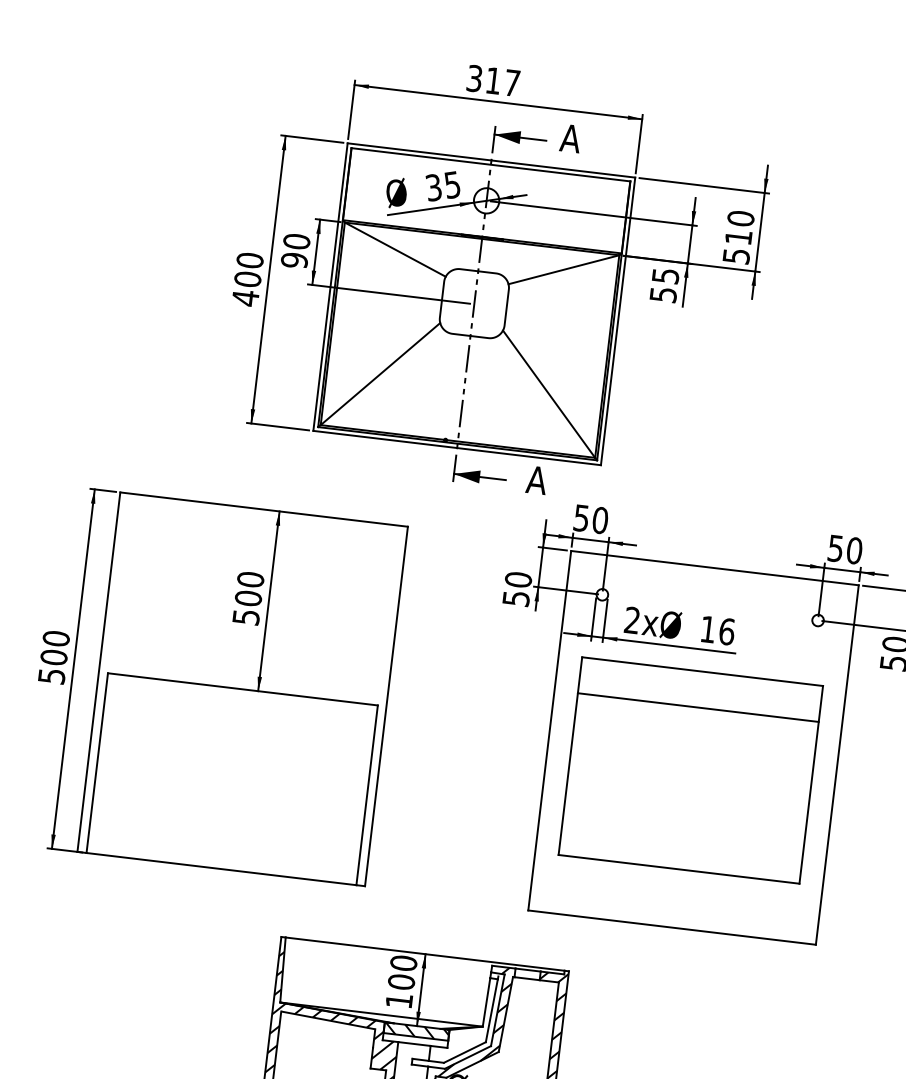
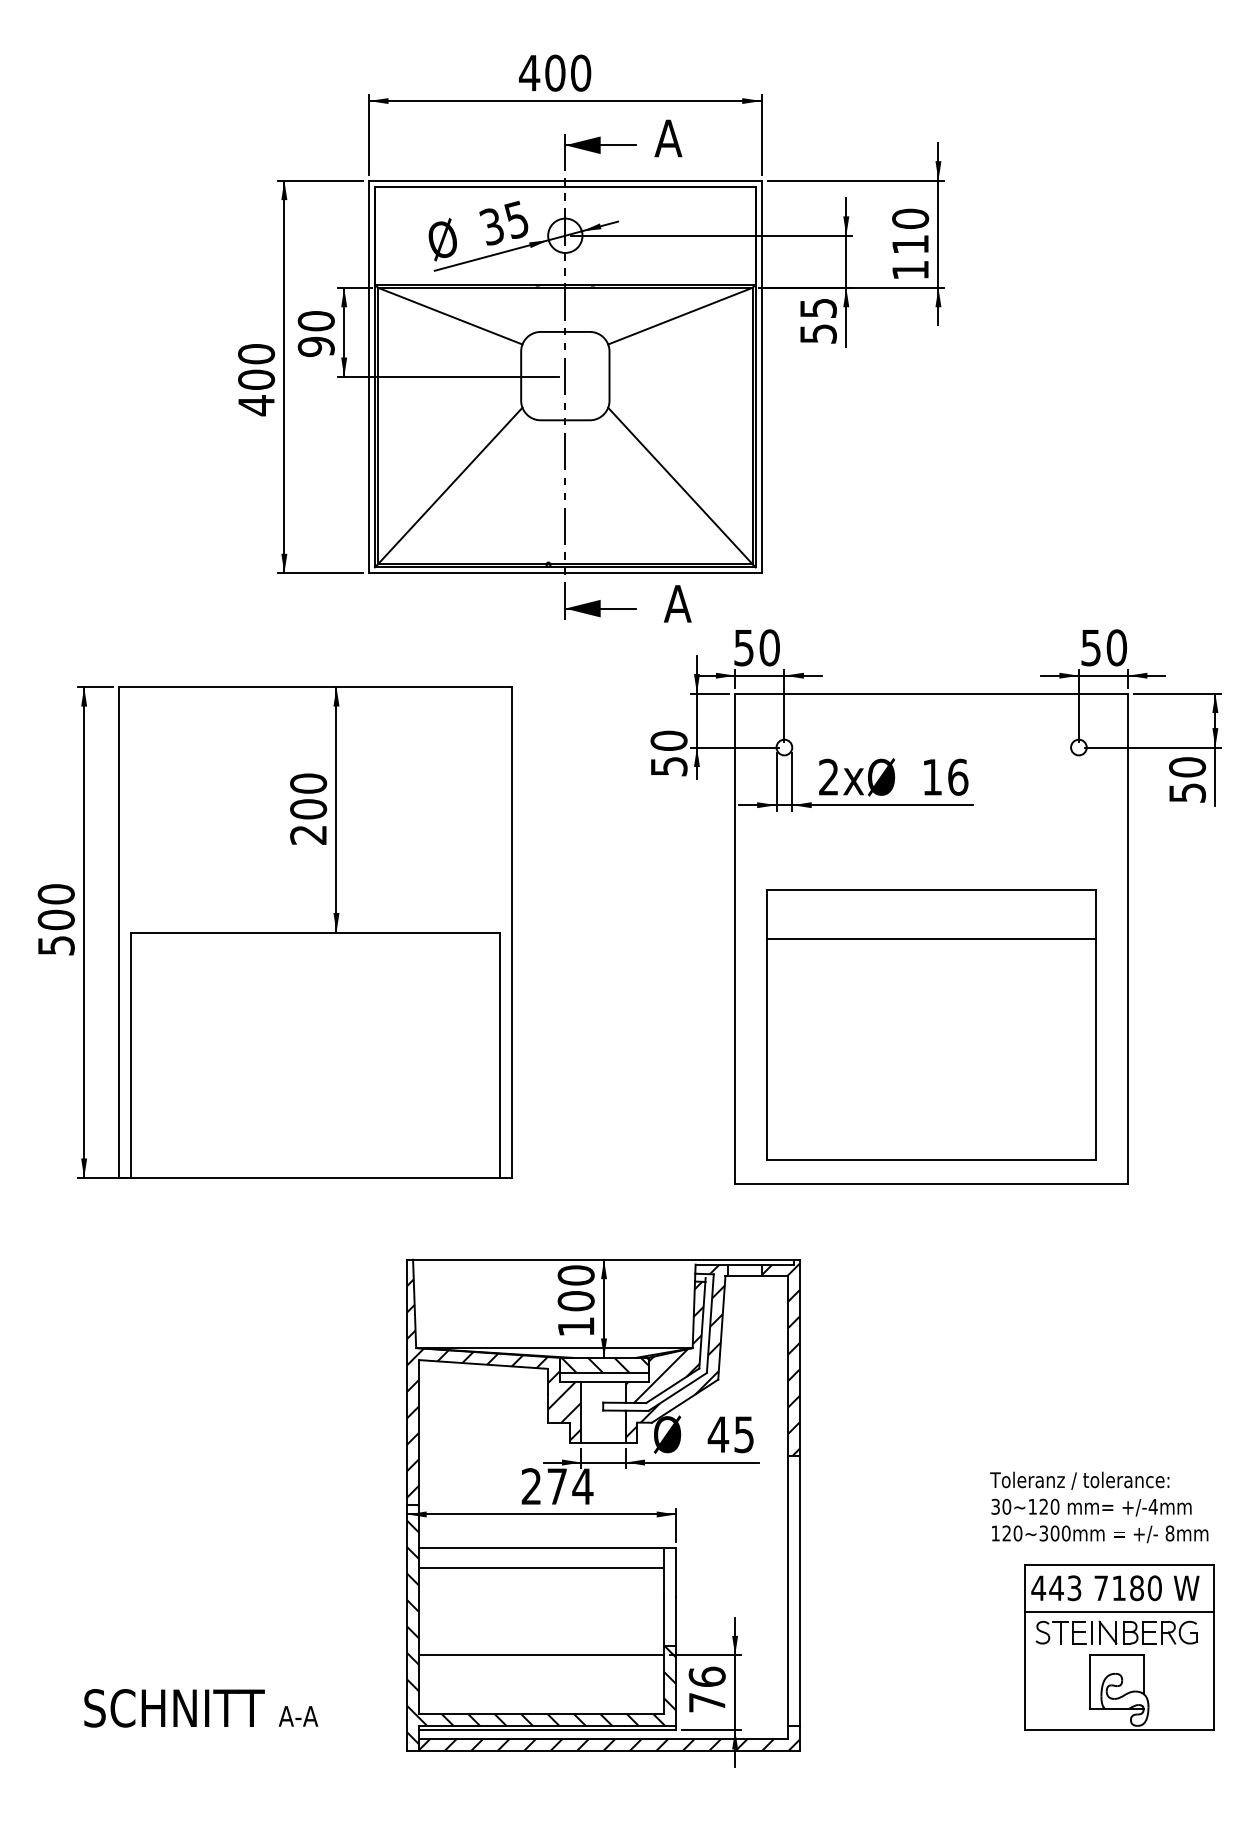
text: (492, 80) -> (554, 72), 317 -> 400
text: (736, 256) -> (910, 270), 510 -> 110
text: (246, 616) -> (308, 834), 500 -> 200
part: (690, 770) -> (931, 1024), moved
hatch: (462, 1019) -> (664, 1341), added

